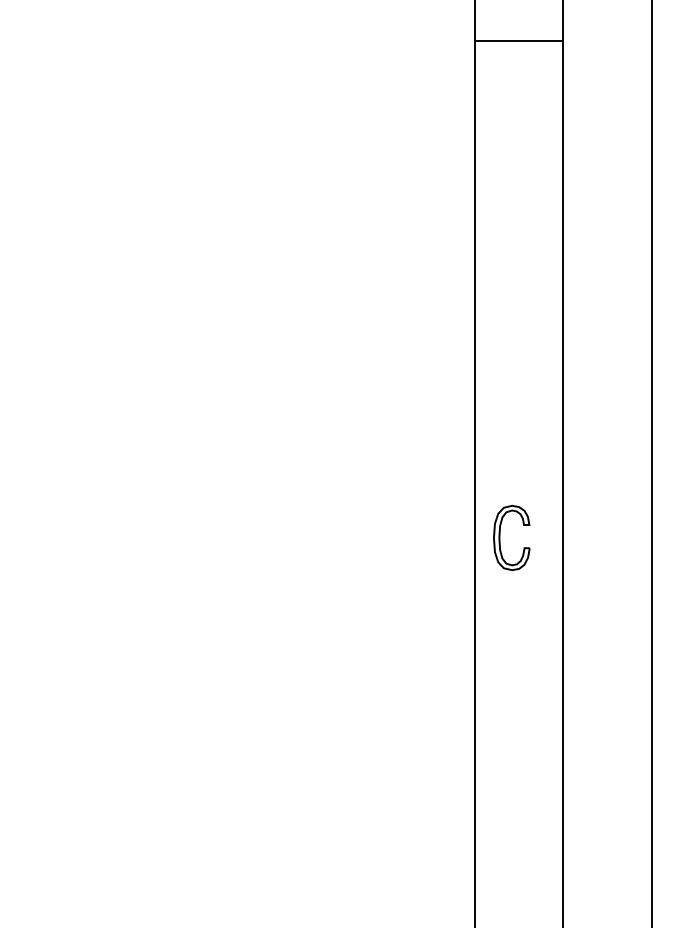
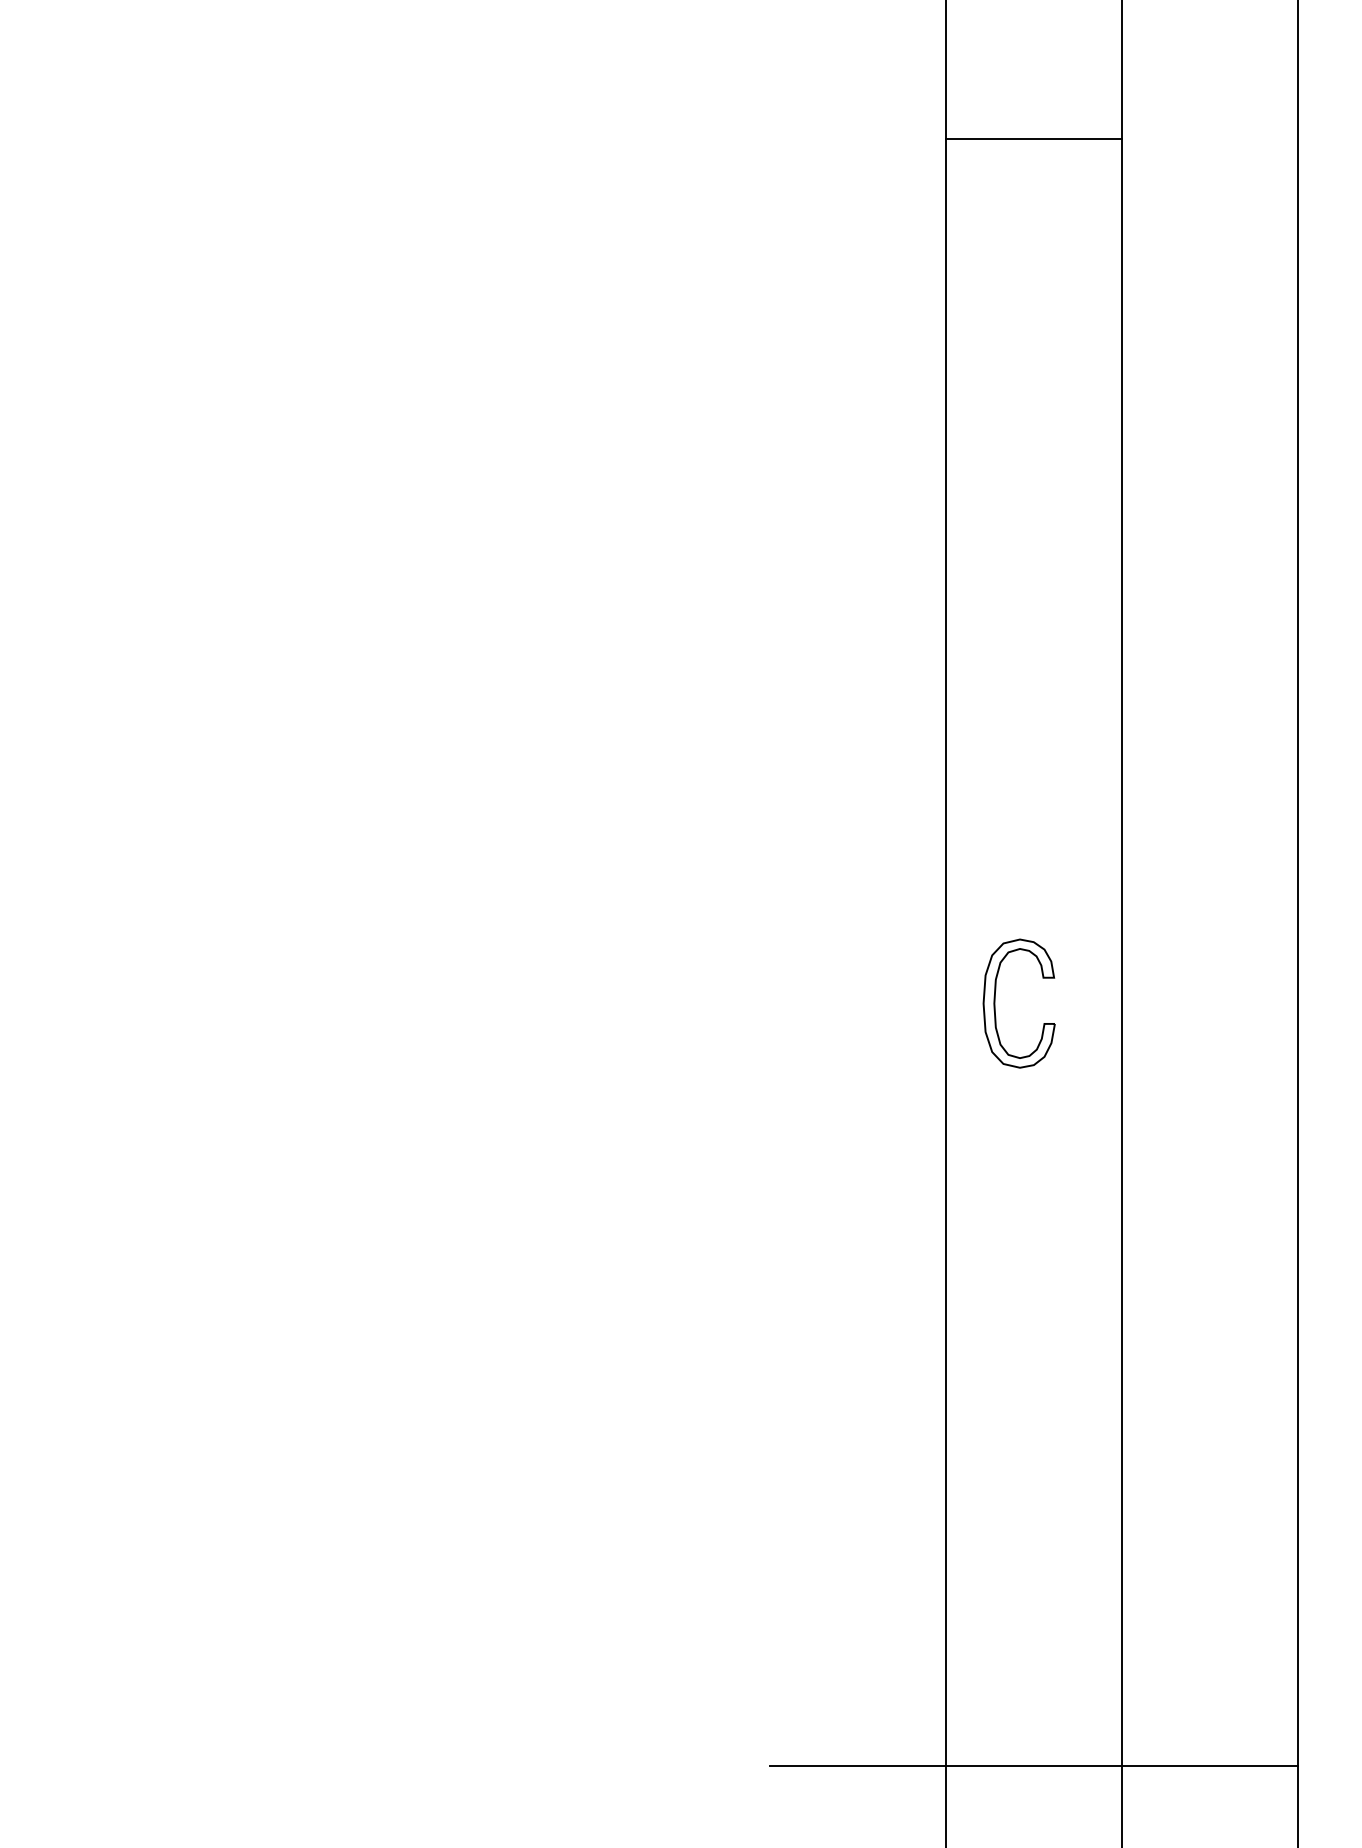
line: (518, 40) -> (1032, 138), moved
part: (500, 537) -> (996, 1002), moved
line: (518, 886) -> (1032, 1765), added

